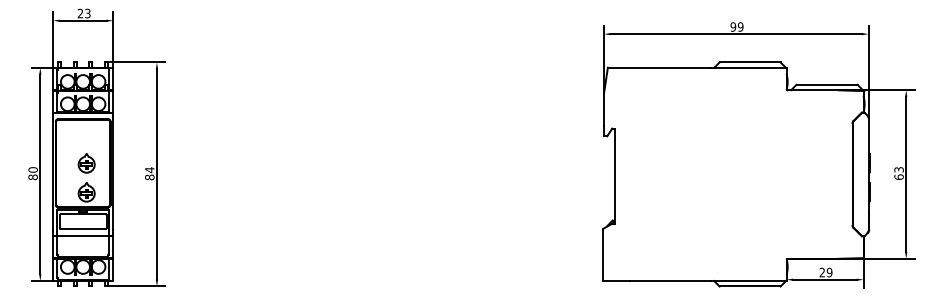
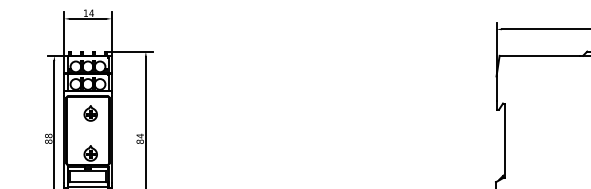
text: (83, 13) -> (88, 13), 23 -> 14
part: (86, 163) -> (90, 113), moved
text: (32, 169) -> (48, 135), 80 -> 88

